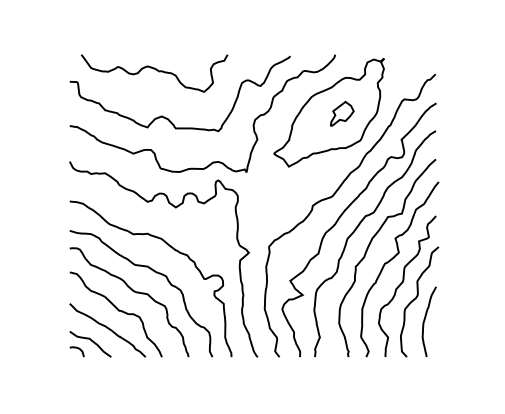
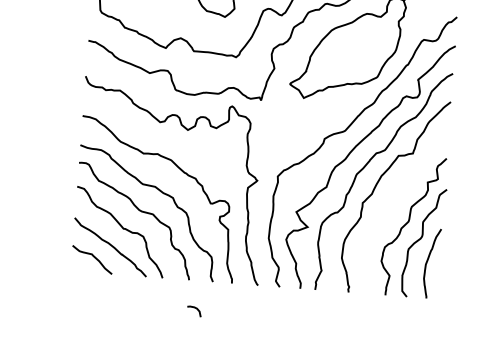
part: (342, 113) -> (361, 49), removed
curve: (393, 259) -> (400, 198), removed
curve: (78, 349) -> (195, 309), moved

